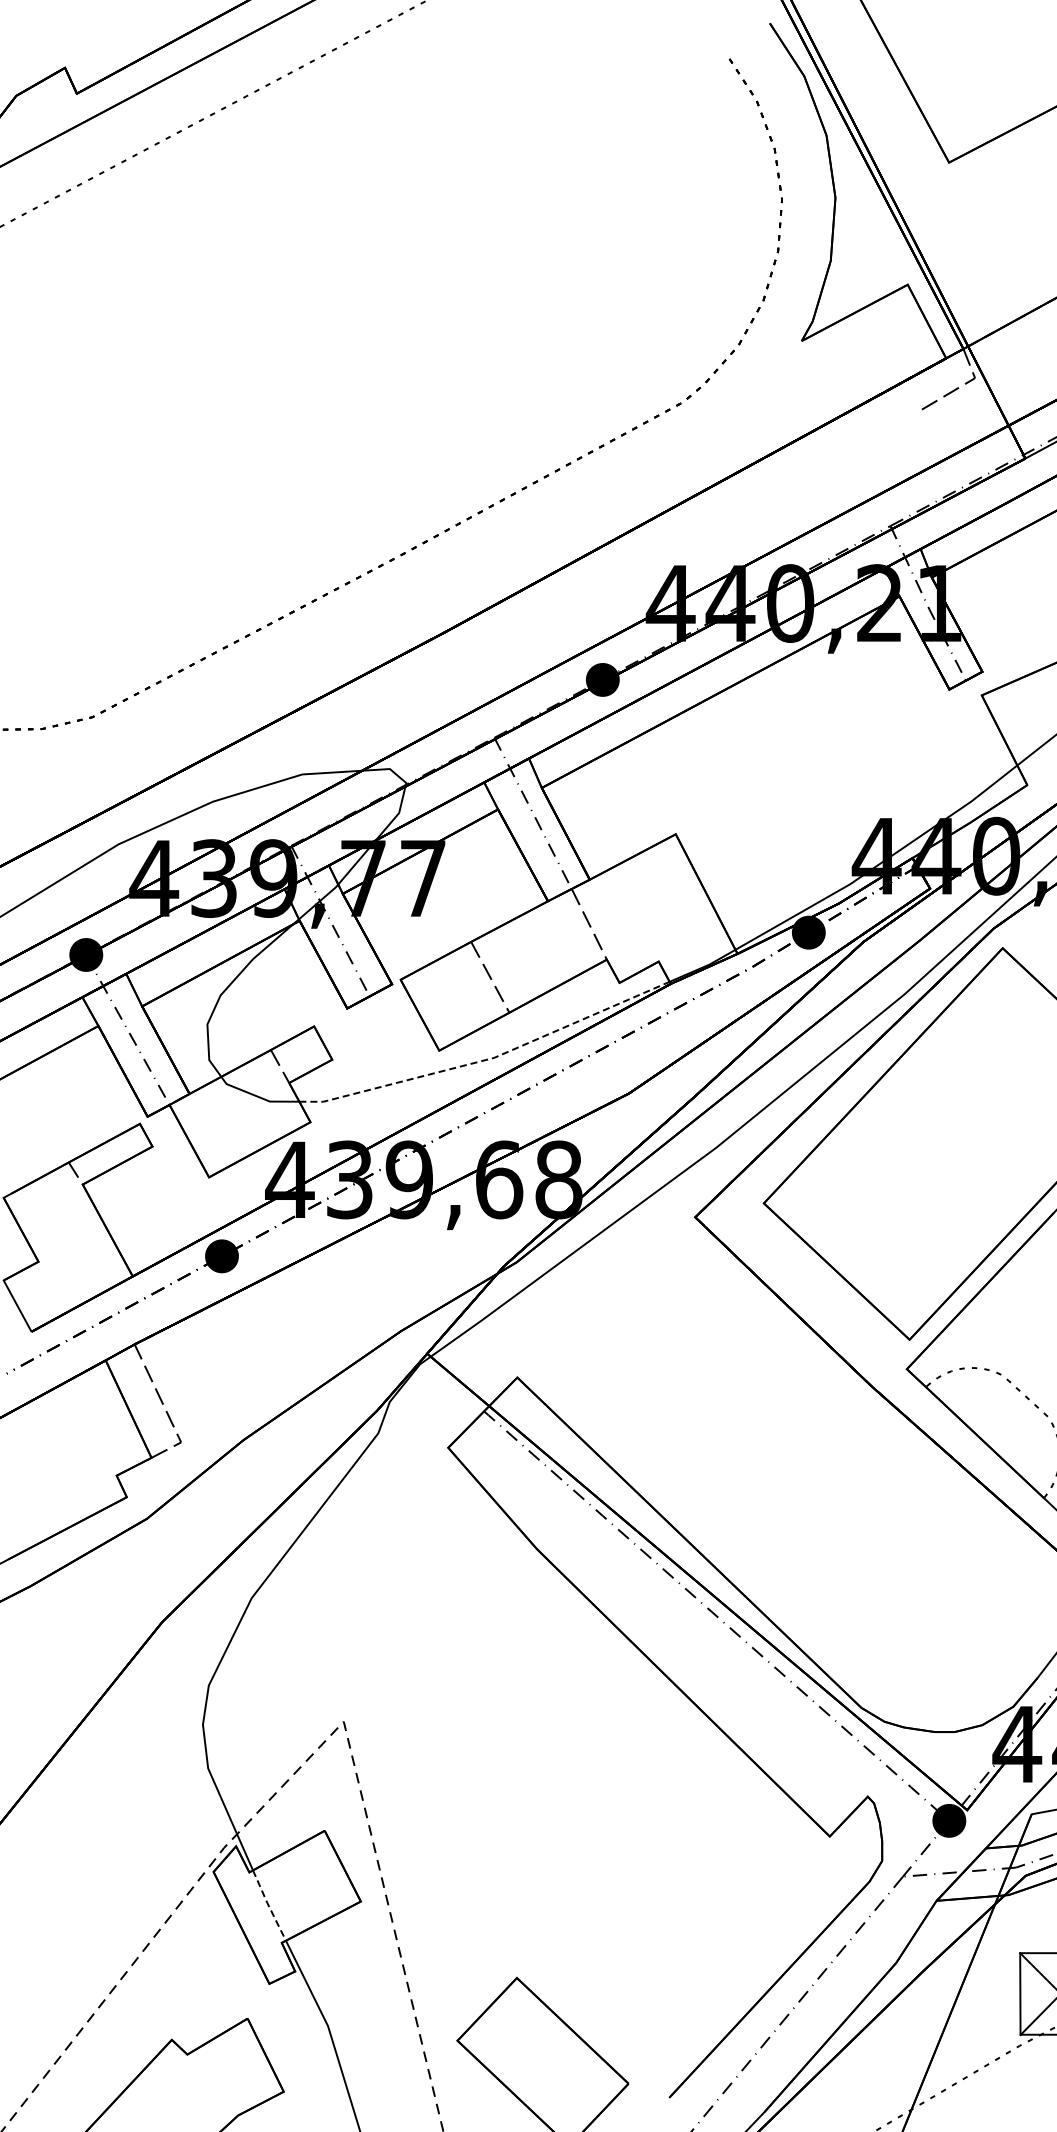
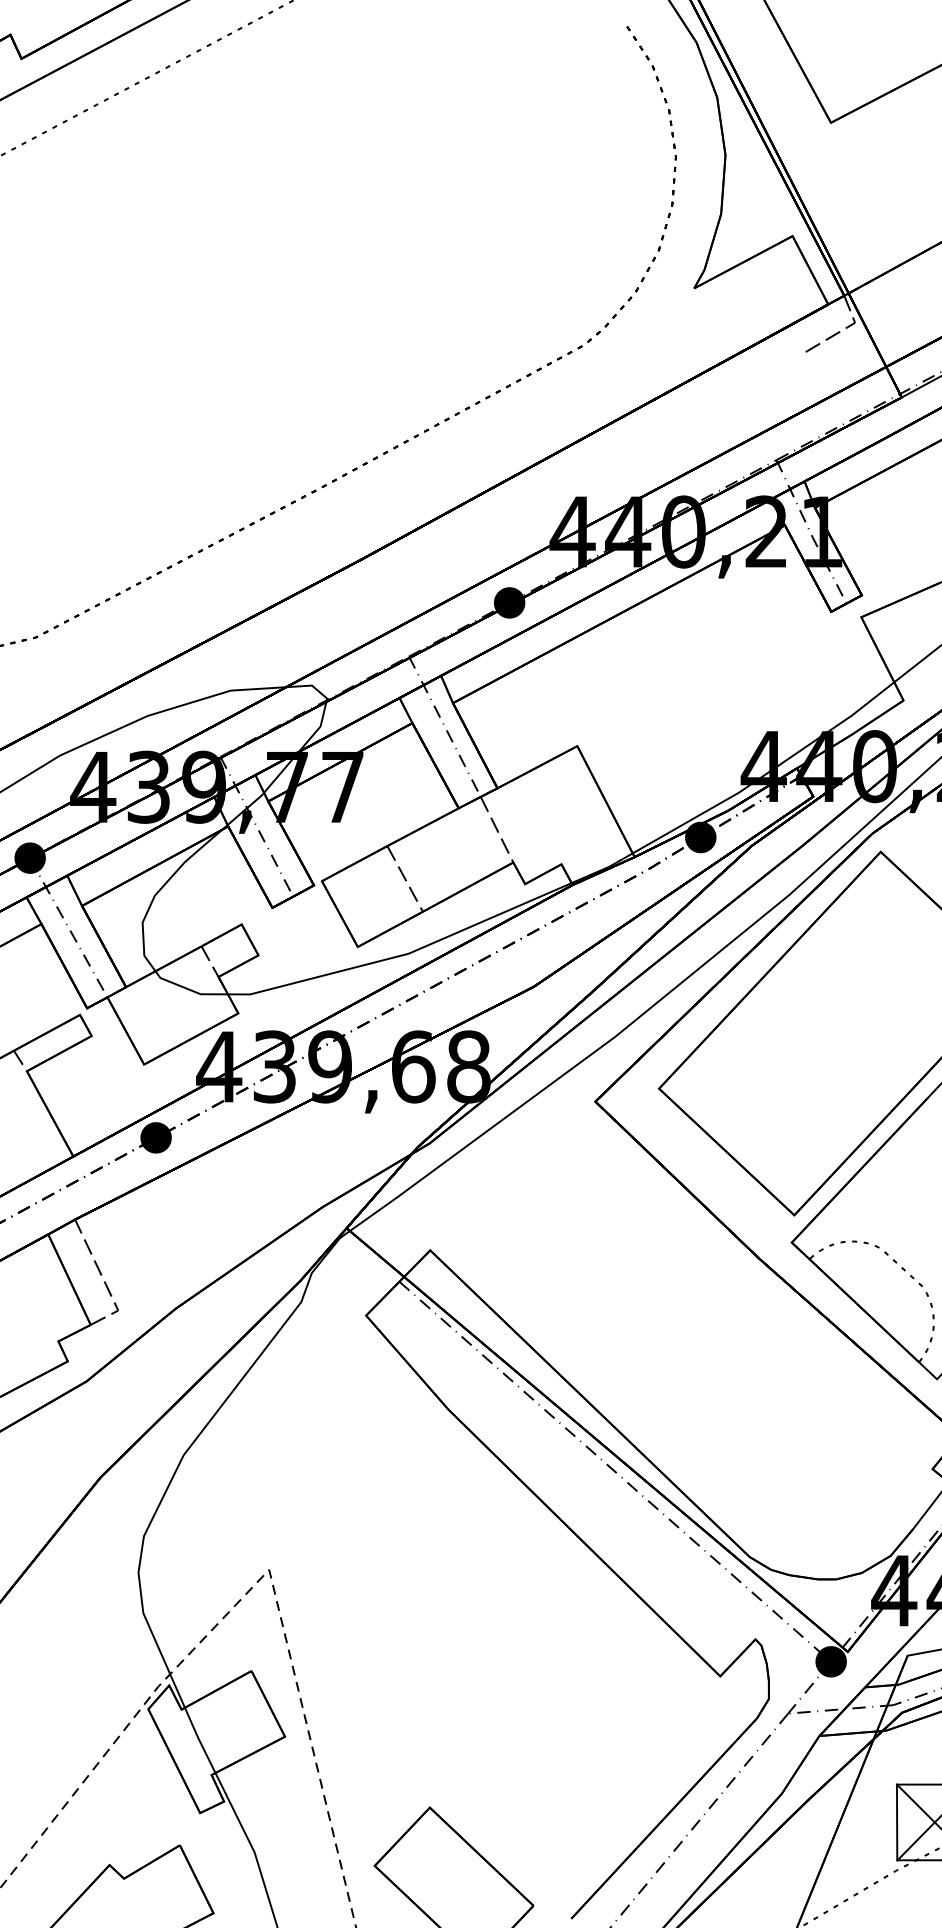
line: (490, 1058) -> (405, 954), dashed -> solid
line: (268, 1905) -> (199, 1740), dashed -> solid

